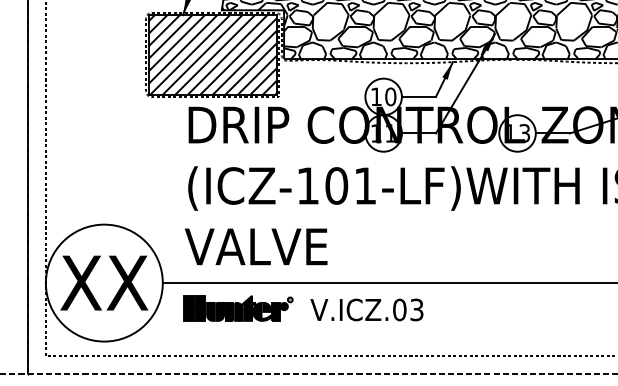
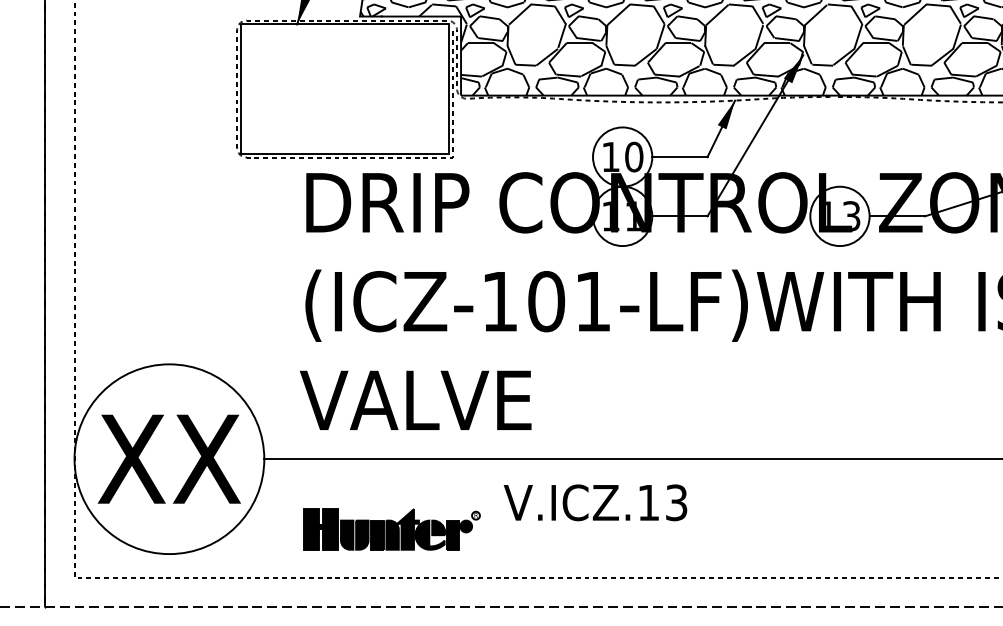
hatch: (212, 54) -> (344, 88), removed
part: (238, 308) -> (391, 529), moved
text: (399, 309) -> (648, 502), V.ICZ.03 -> V.ICZ.13

